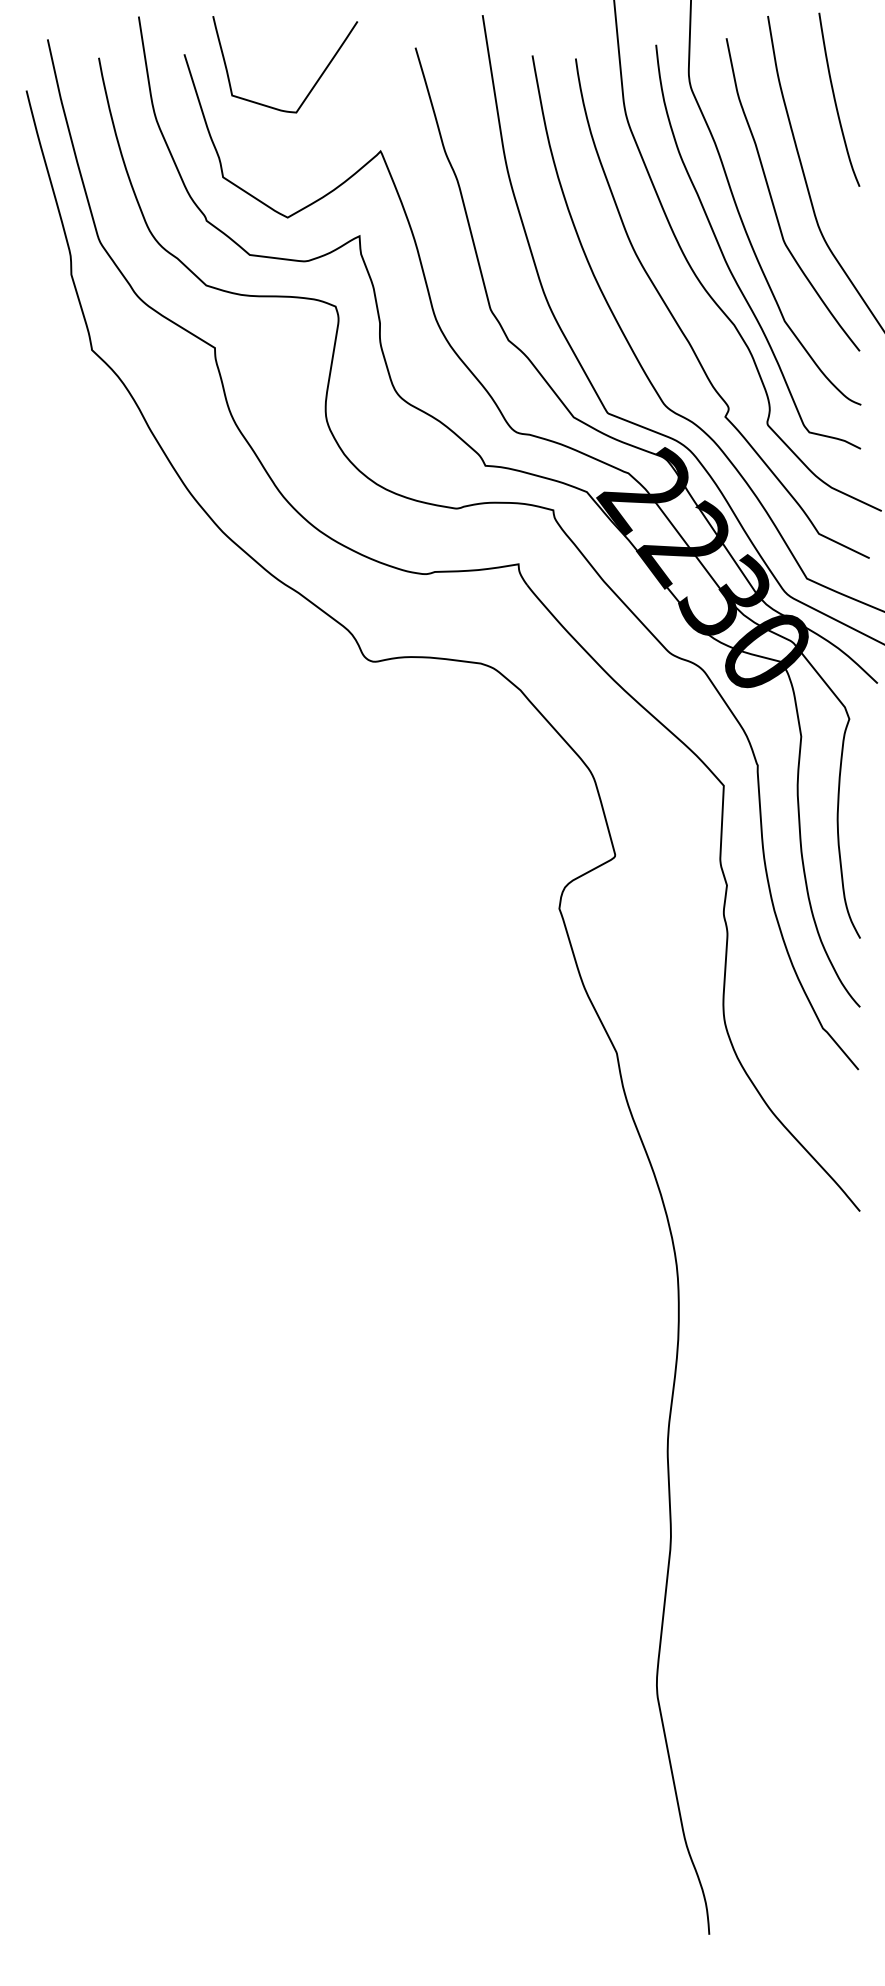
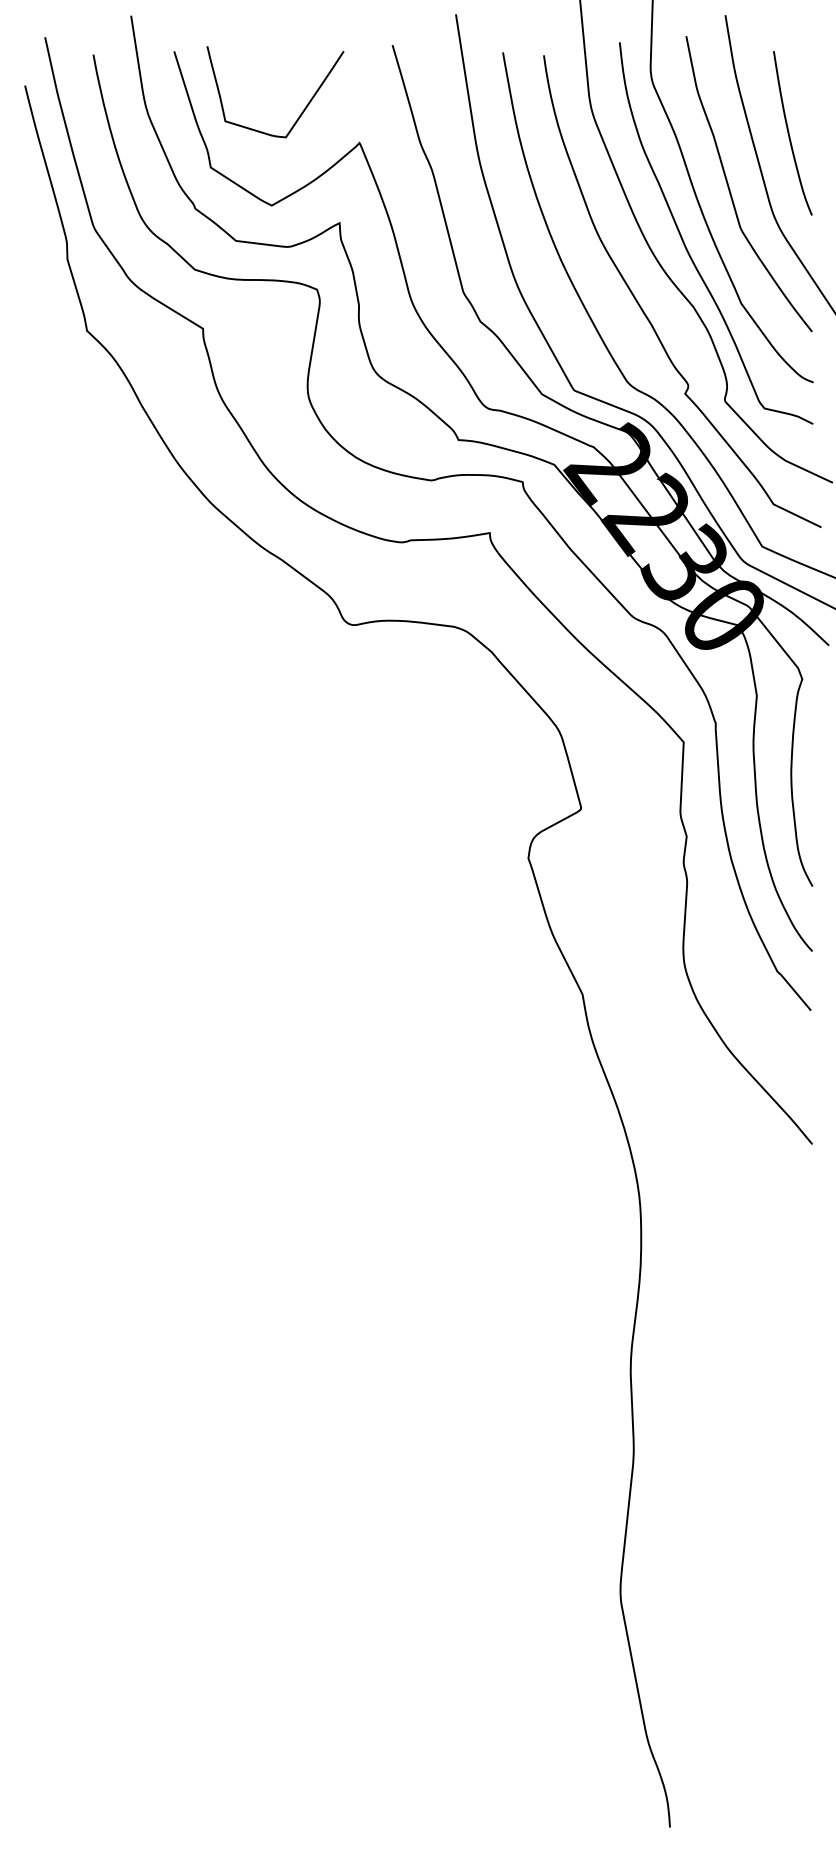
curve: (314, 83) -> (303, 109), moved
curve: (835, 99) -> (789, 133), moved

